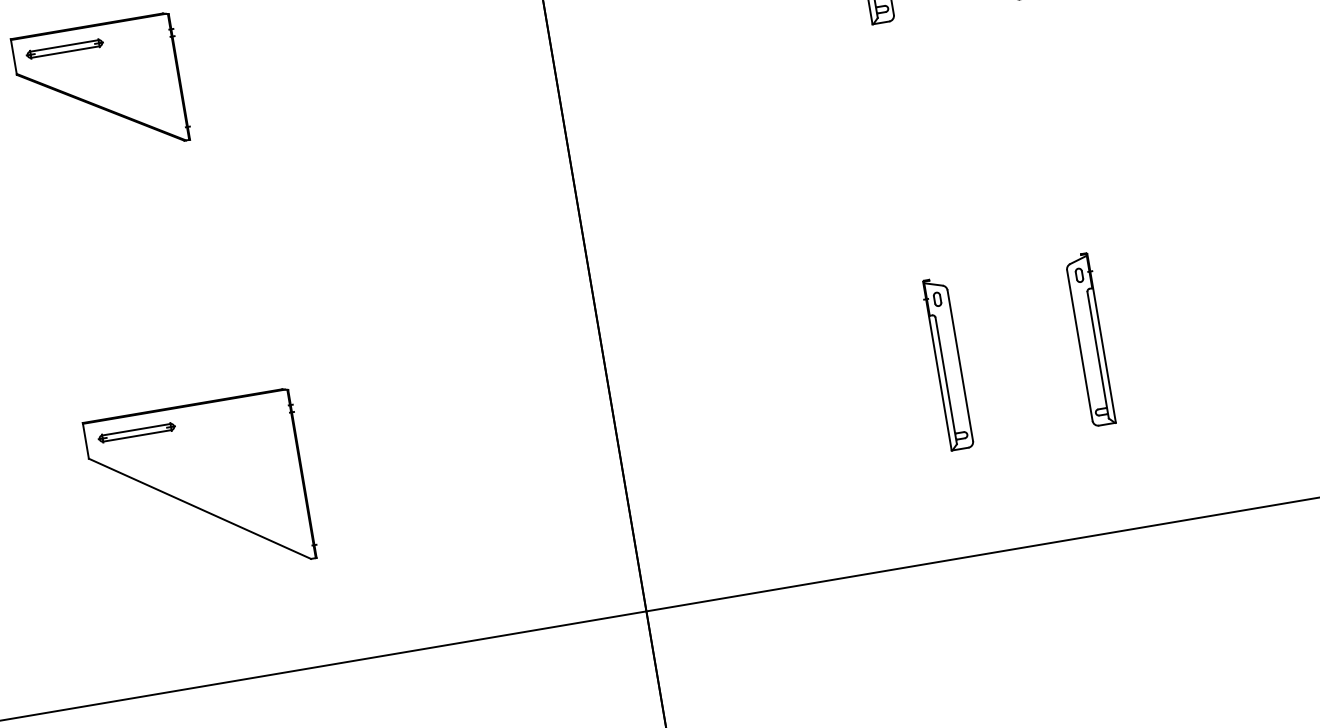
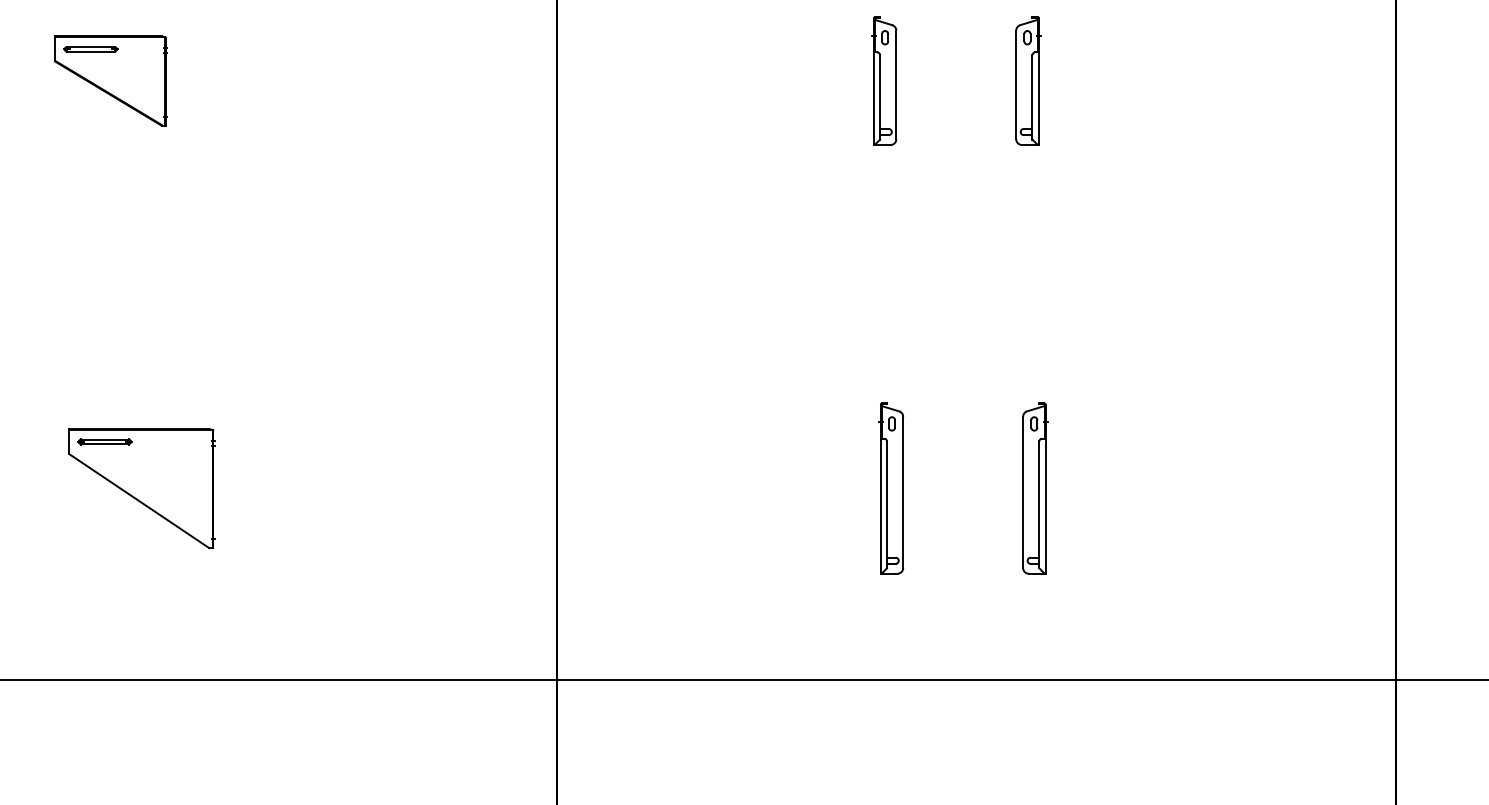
part: (100, 88) -> (110, 80), size x0.7
part: (200, 490) -> (141, 488), size x0.7

